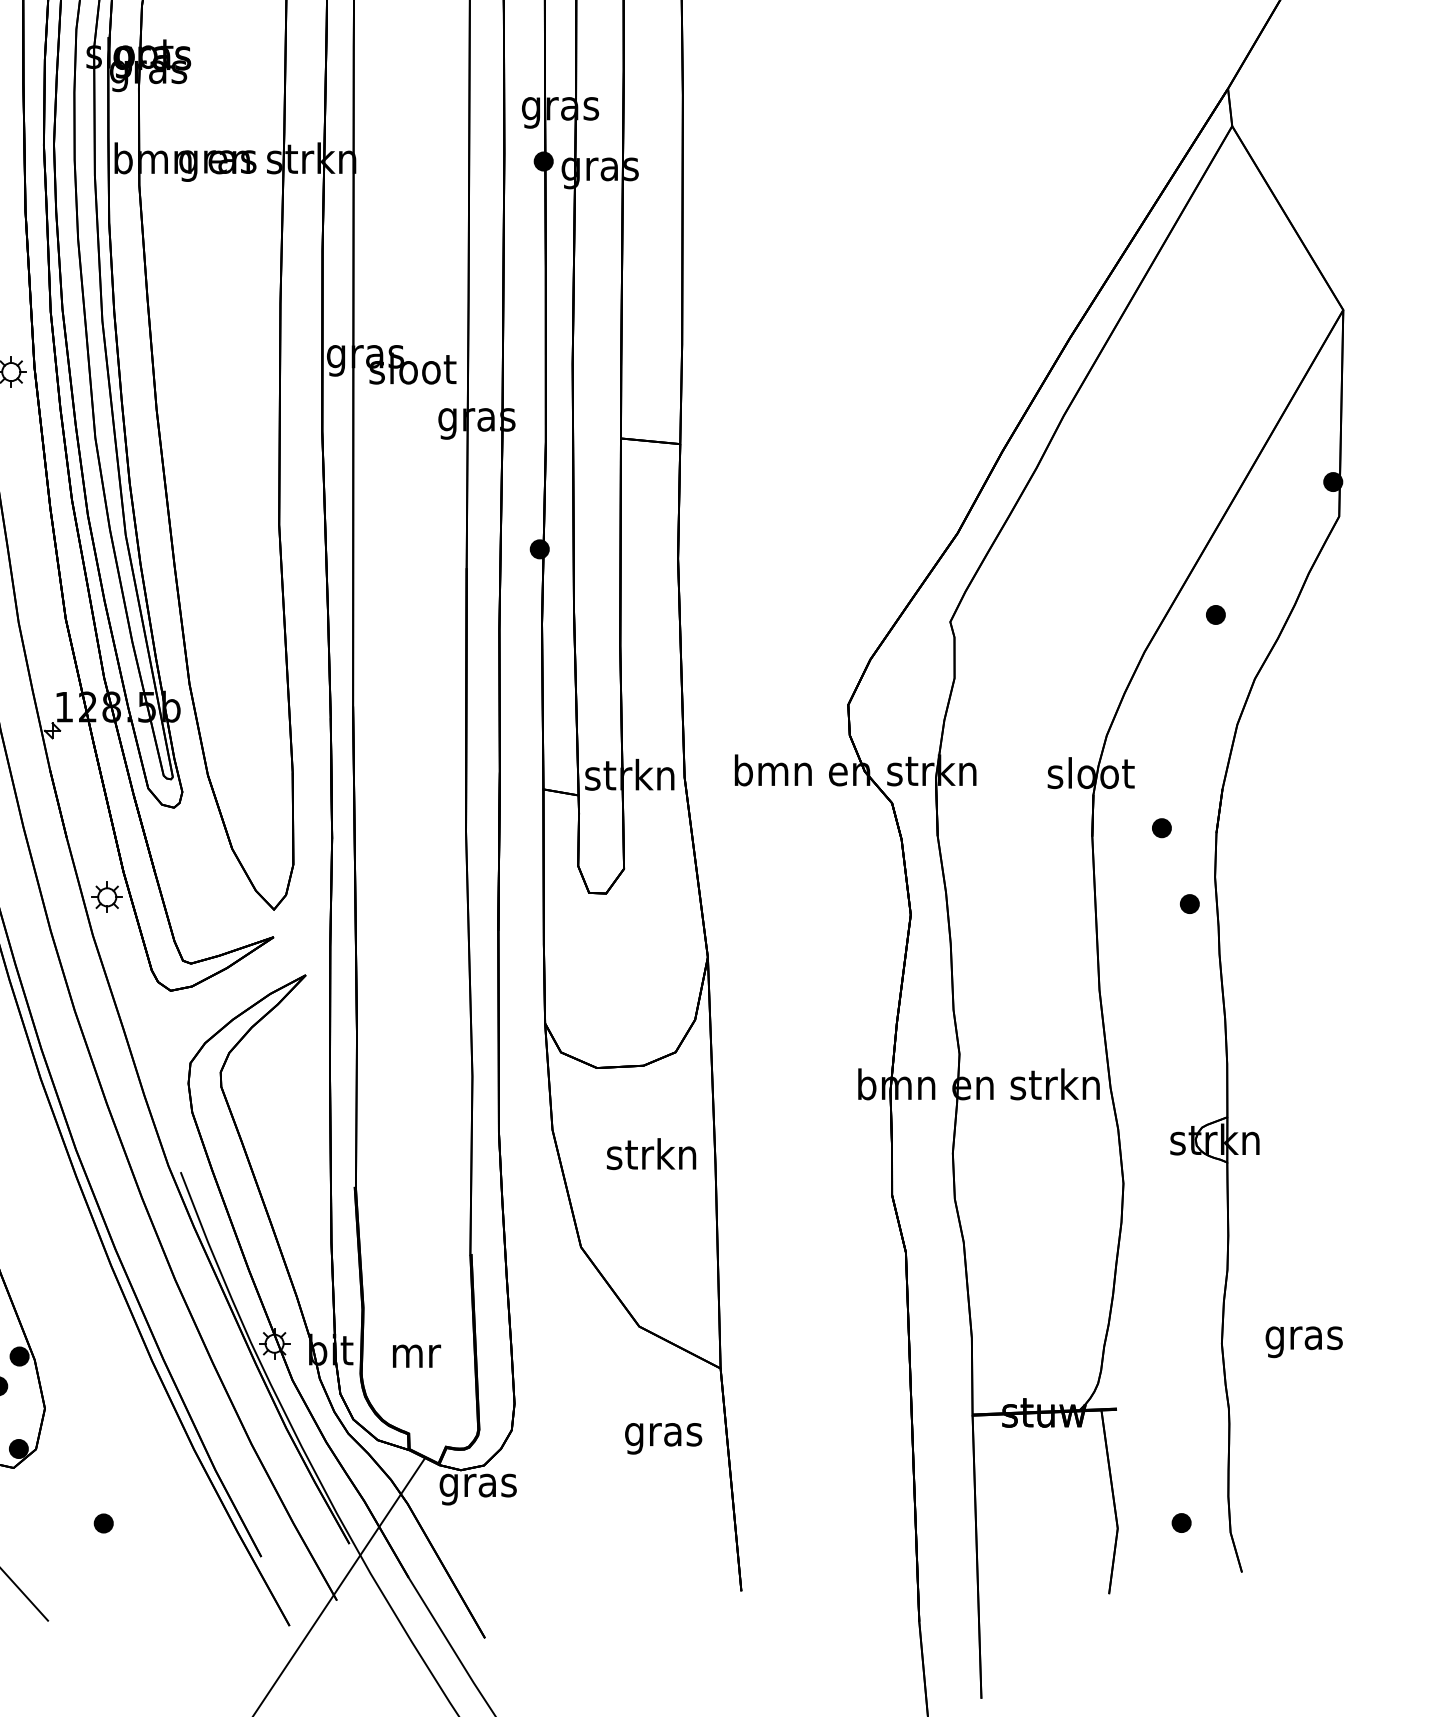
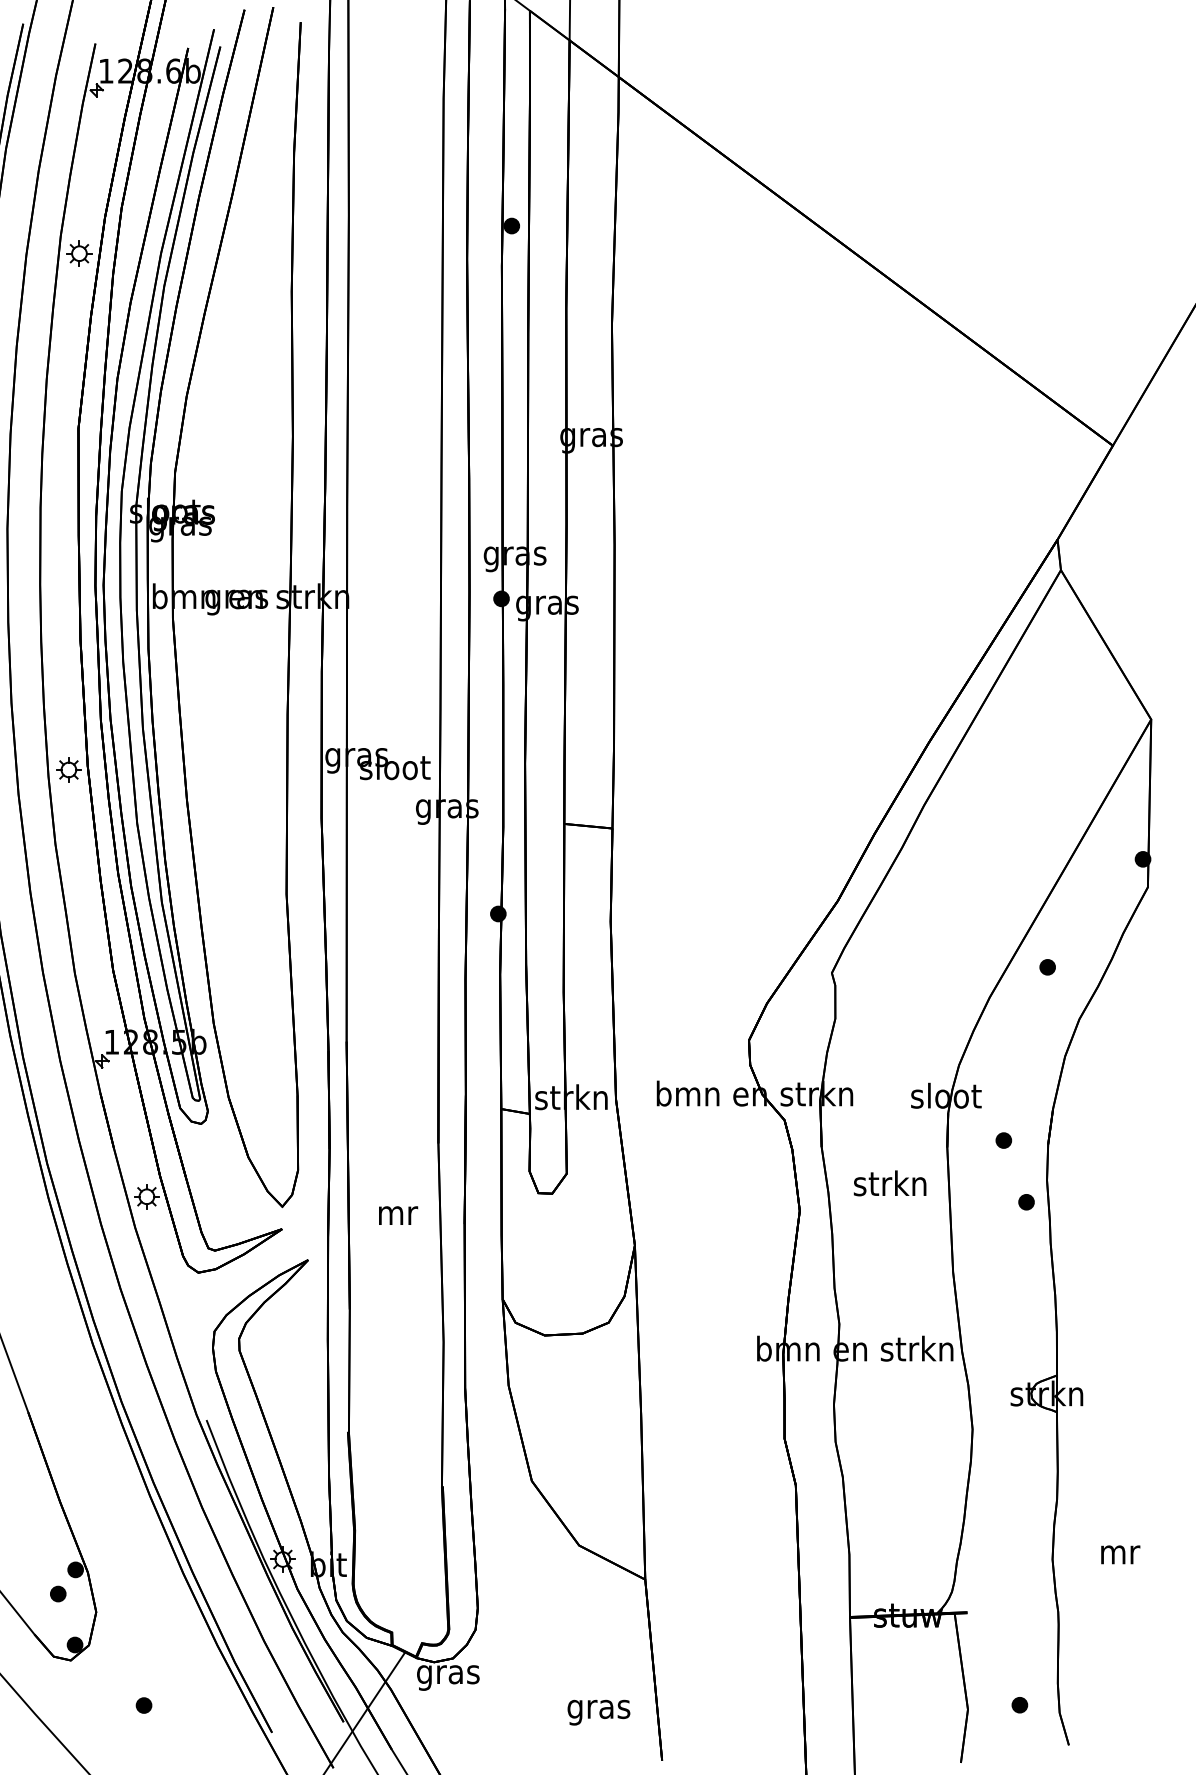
text: (650, 1154) -> (889, 1183), moved
text: (1304, 1342) -> (1119, 1558), gras -> mr
text: (416, 1356) -> (398, 1215), moved
text: (663, 1438) -> (598, 1712), moved

